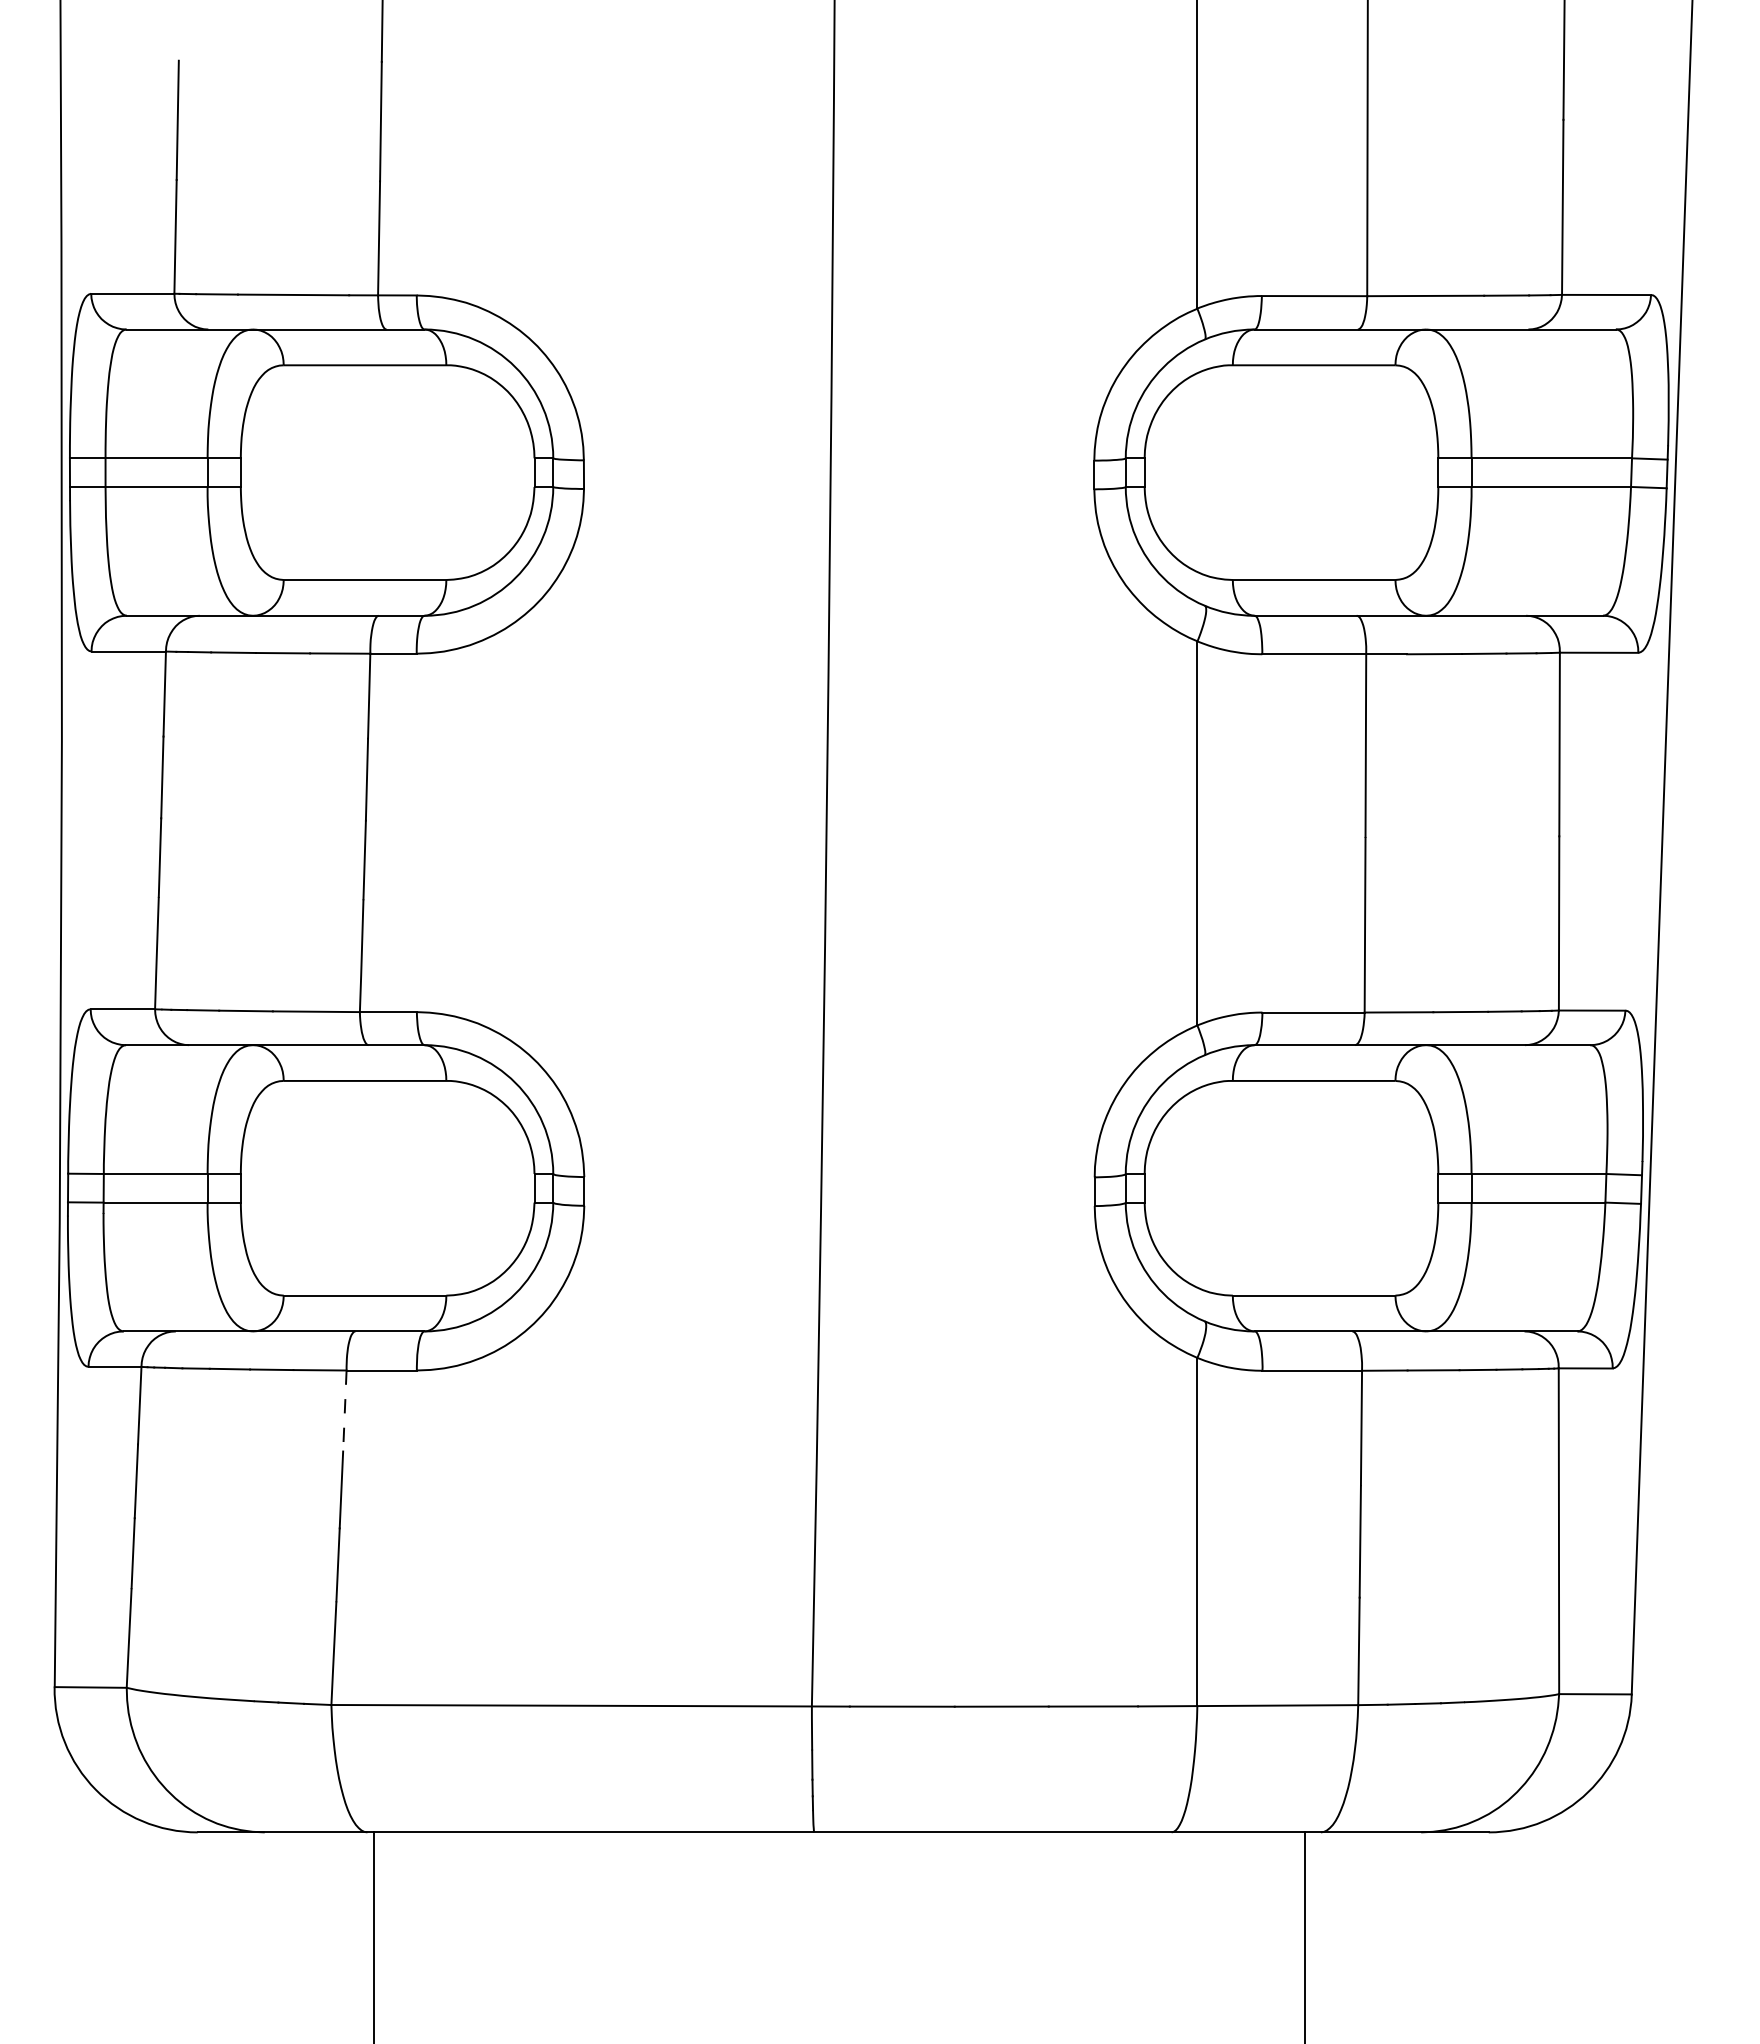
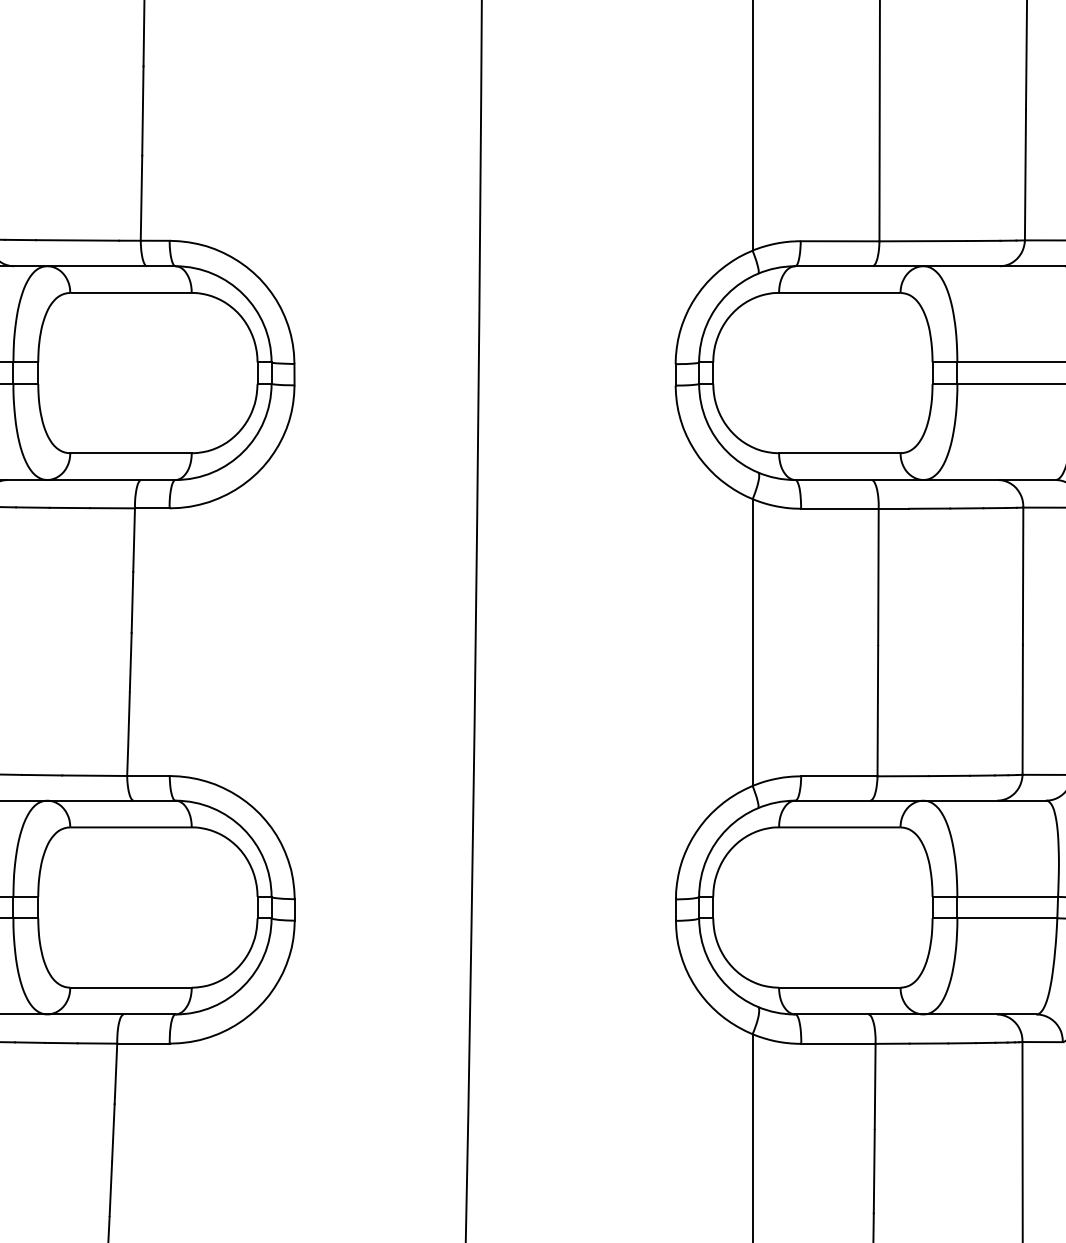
line: (344, 1411) -> (115, 1074), dashed -> solid

